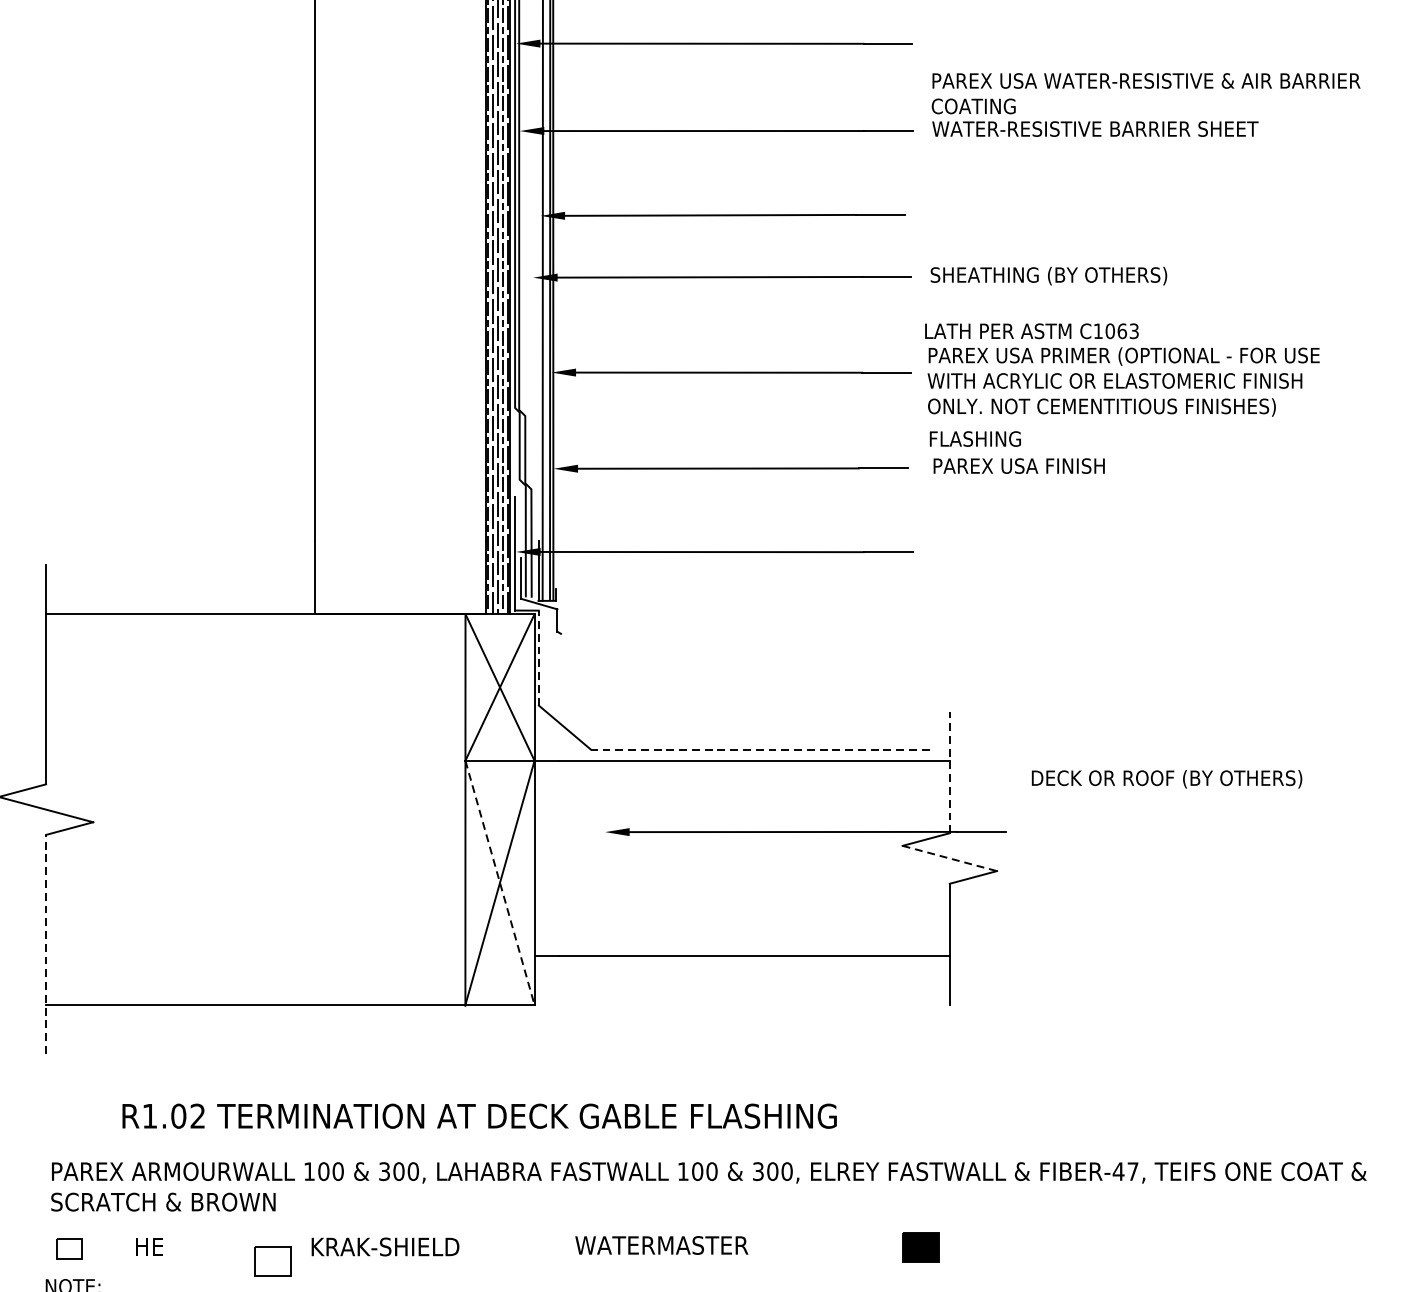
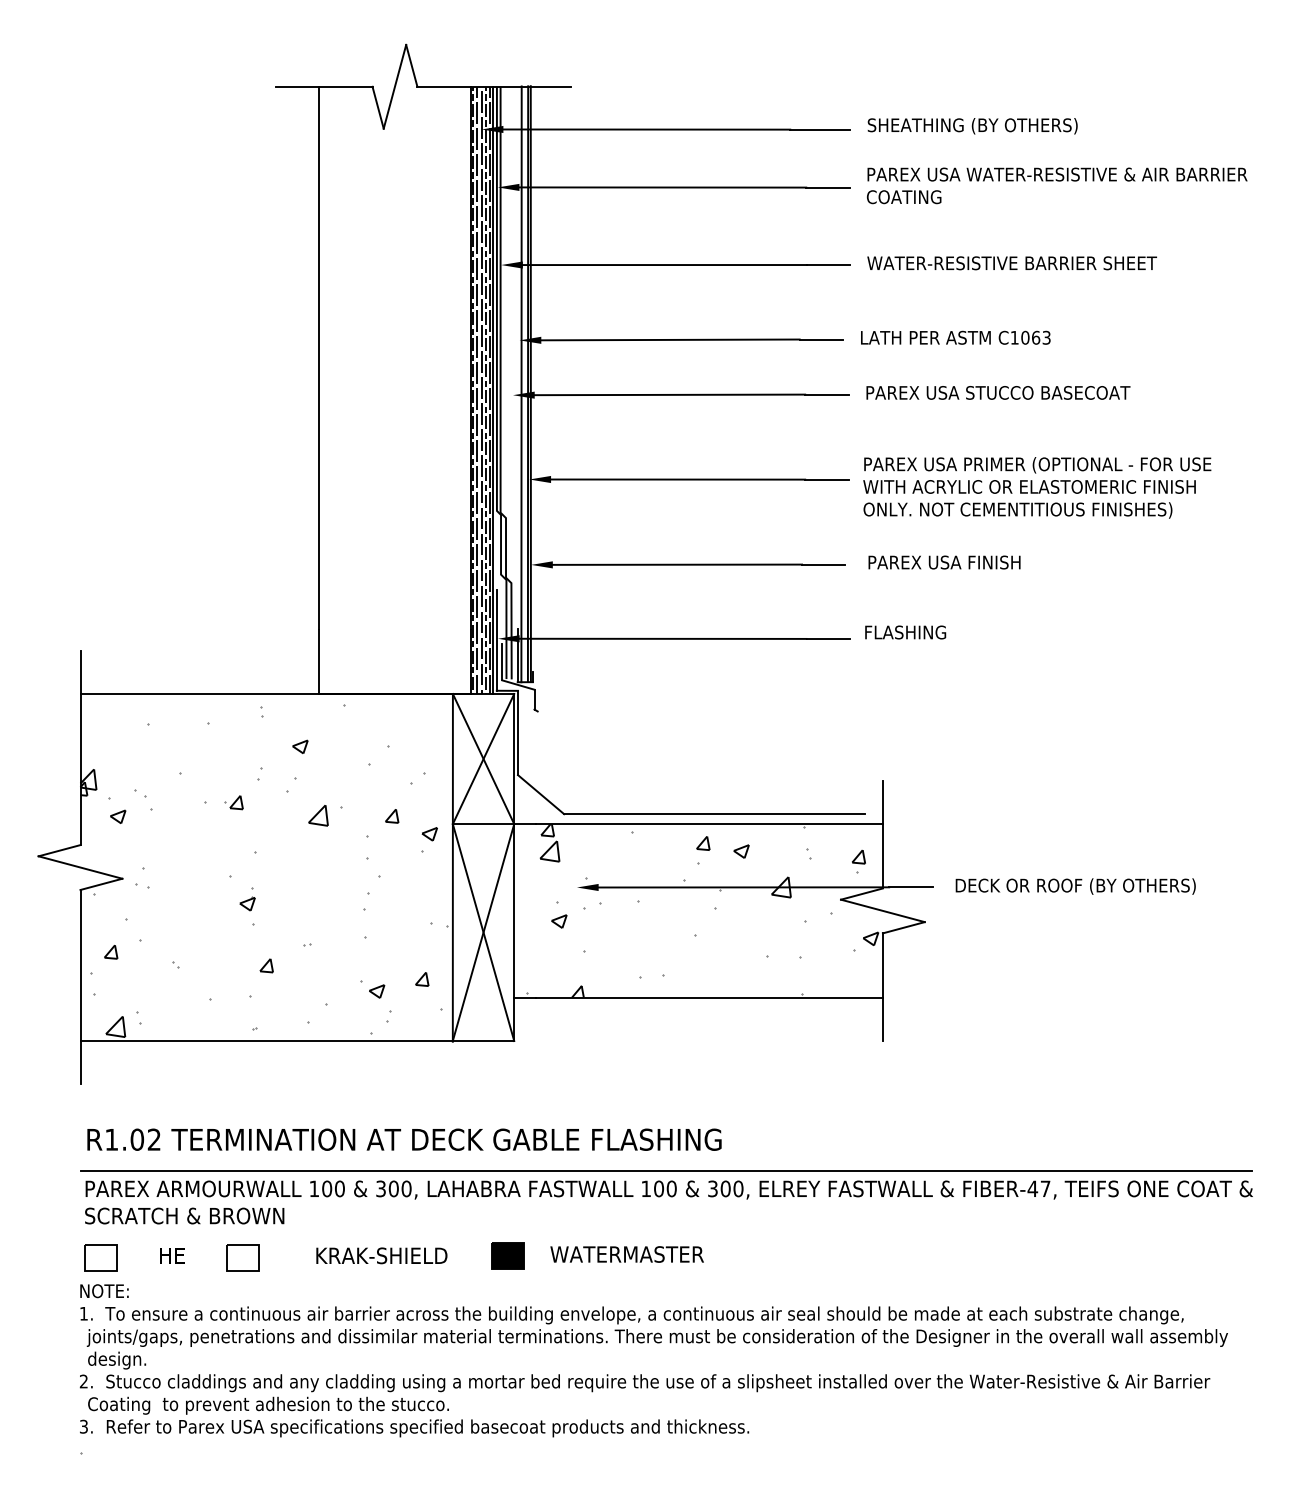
text: (1146, 93) -> (1057, 185), moved
text: (1080, 275) -> (998, 393), SHEATHING (BY OTHERS) -> PAREX USA STUCCO BASECOAT
text: (1031, 330) -> (955, 337), moved
text: (975, 439) -> (905, 632), moved
line: (539, 657) -> (518, 732), dashed -> solid
line: (760, 749) -> (714, 814), dashed -> solid
line: (949, 772) -> (882, 834), dashed -> solid
text: (1166, 779) -> (1075, 886), moved
hatch: (252, 814) -> (263, 871), added
hatch: (746, 858) -> (702, 910), added
line: (950, 859) -> (883, 911), dashed -> solid
line: (499, 882) -> (483, 932), dashed -> solid
line: (46, 943) -> (80, 986), dashed -> solid
text: (479, 1115) -> (404, 1139), moved
line: (704, 1151) -> (665, 1171), added
part: (920, 1246) -> (507, 1255), moved
part: (68, 1248) -> (100, 1257), size x1.43
part: (272, 1261) -> (242, 1257), moved

